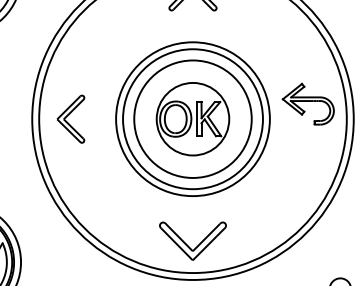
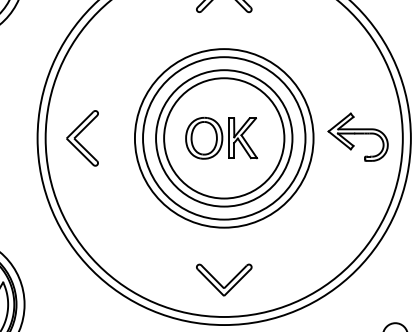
part: (307, 103) -> (357, 136), moved
circle: (192, 119) -> (223, 138), size x1.43
part: (192, 241) -> (223, 280), size x0.71

